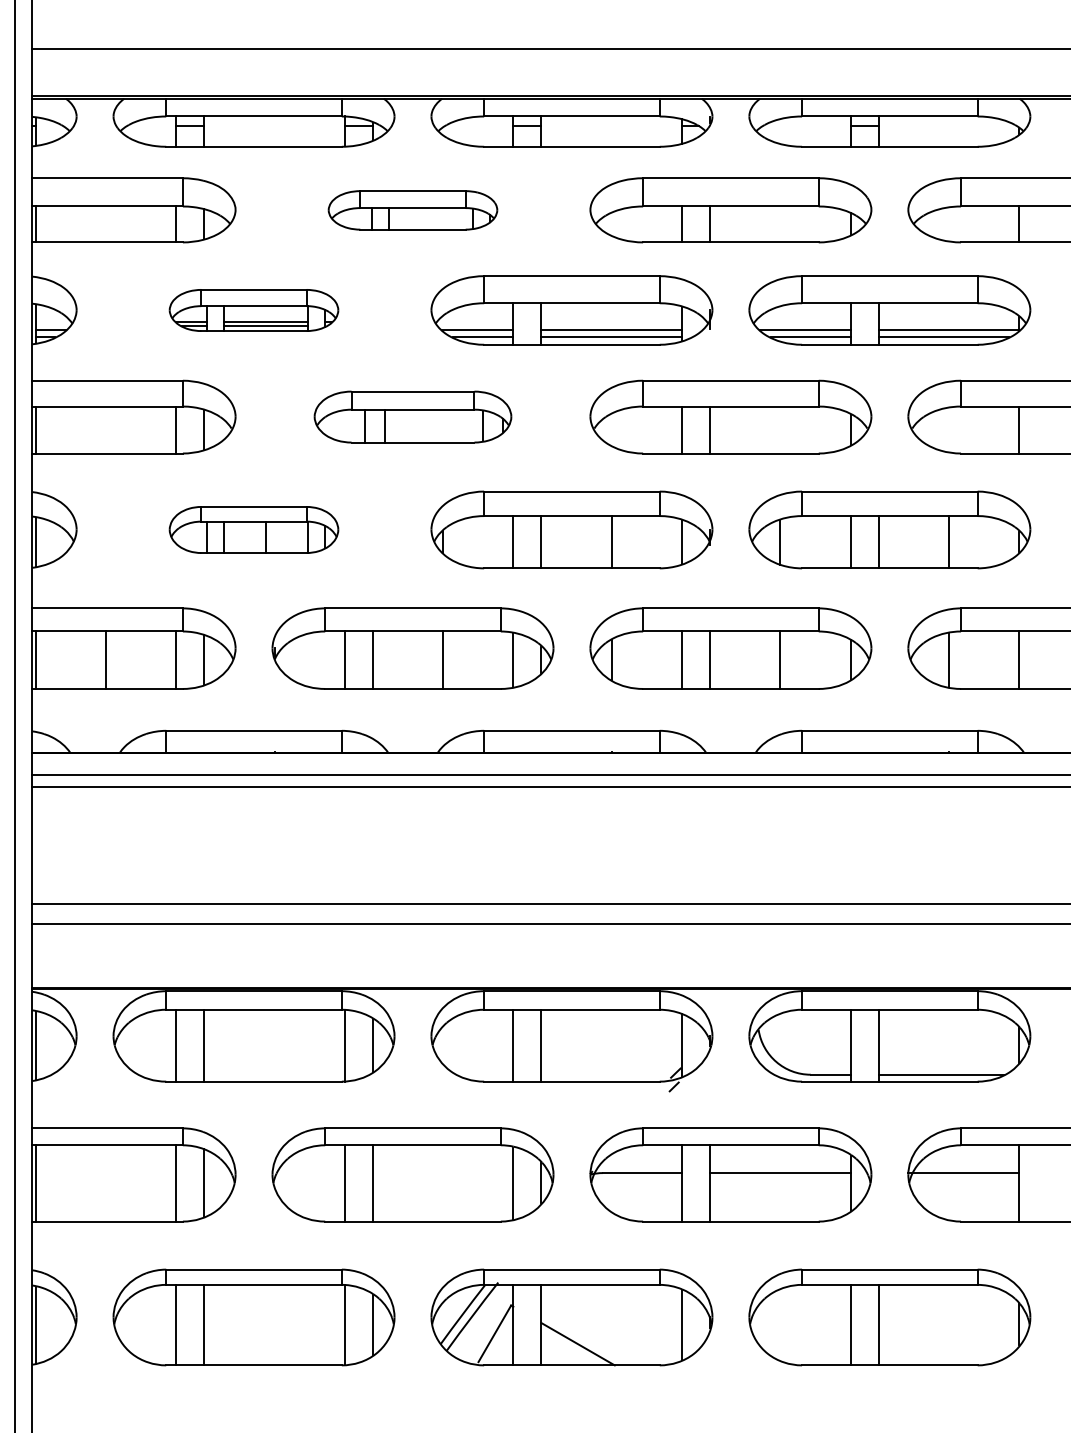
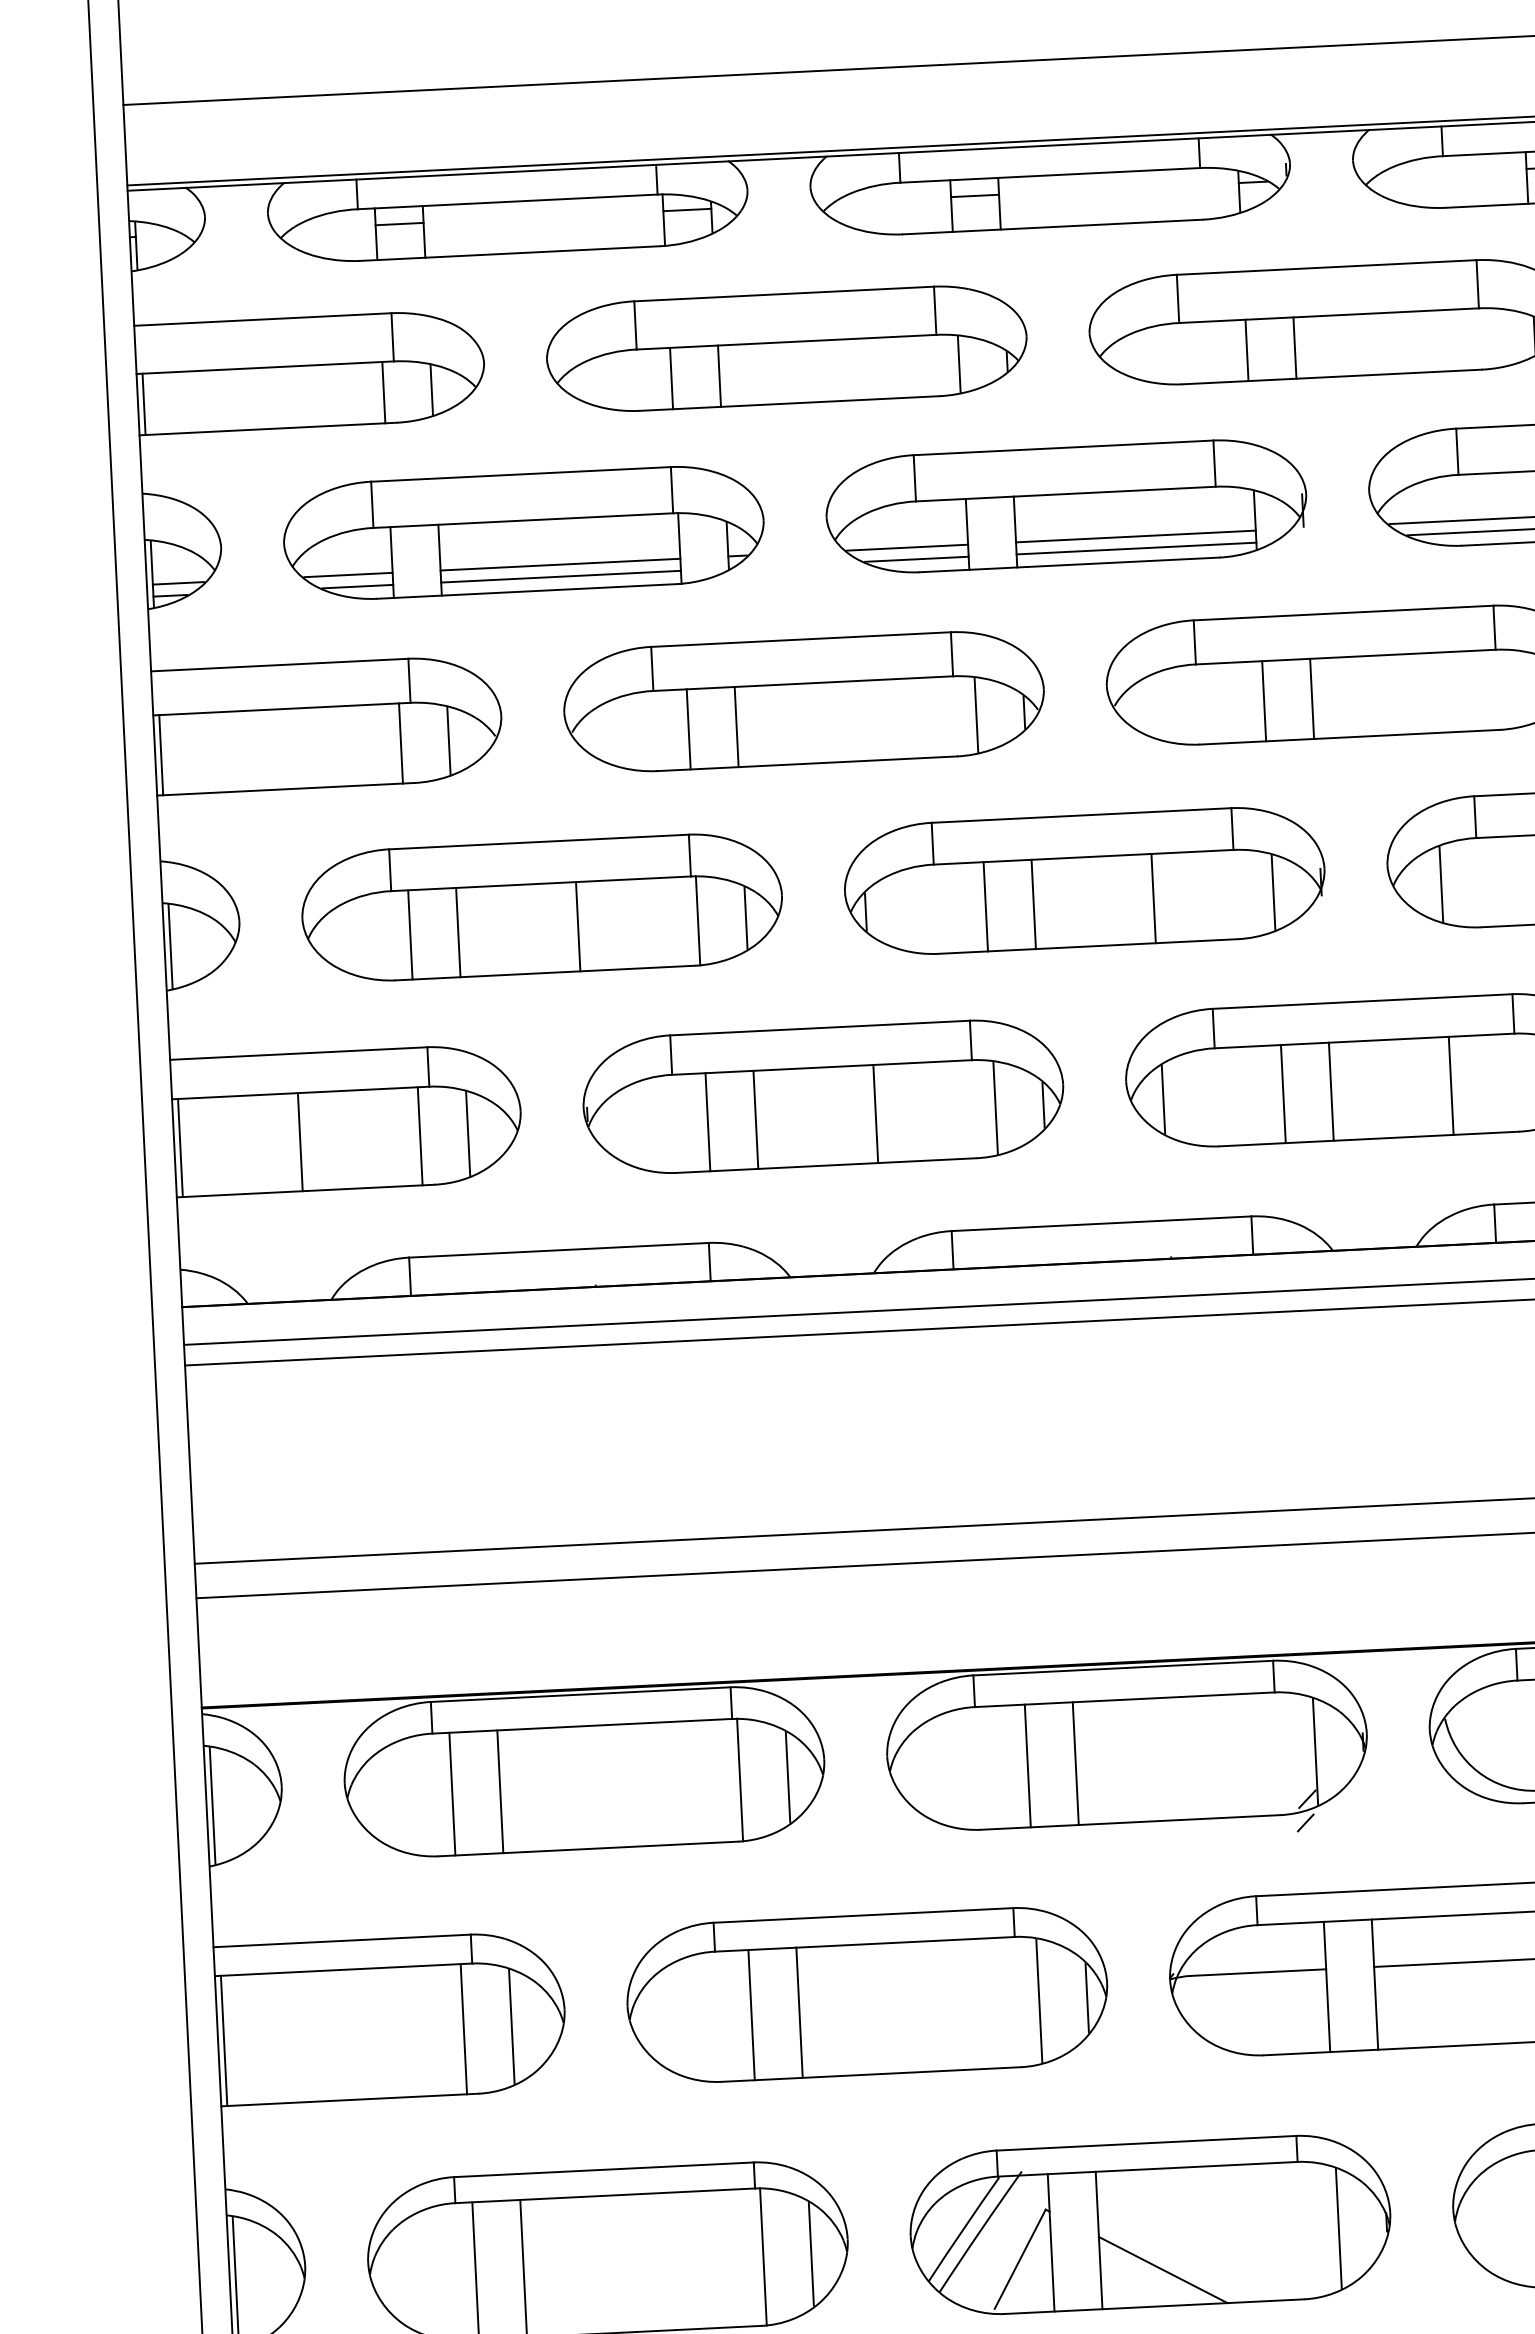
part: (412, 210) -> (785, 349), size x1.67
part: (253, 310) -> (522, 533), size x1.67
part: (412, 416) -> (803, 700), size x1.43
part: (253, 529) -> (541, 906), size x1.67

